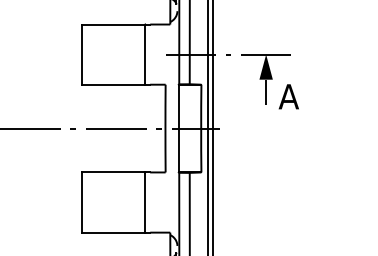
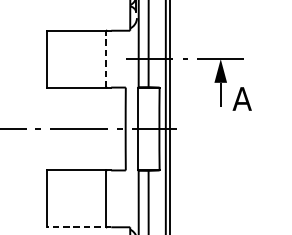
line: (145, 54) -> (106, 59), solid -> dashed
line: (116, 232) -> (79, 227), solid -> dashed

